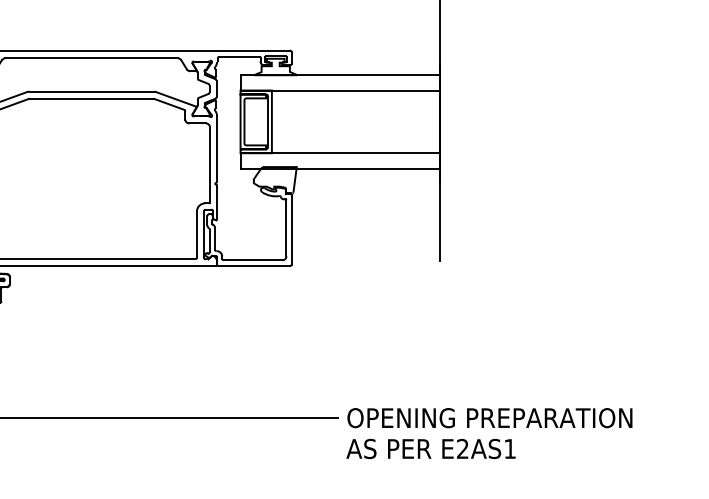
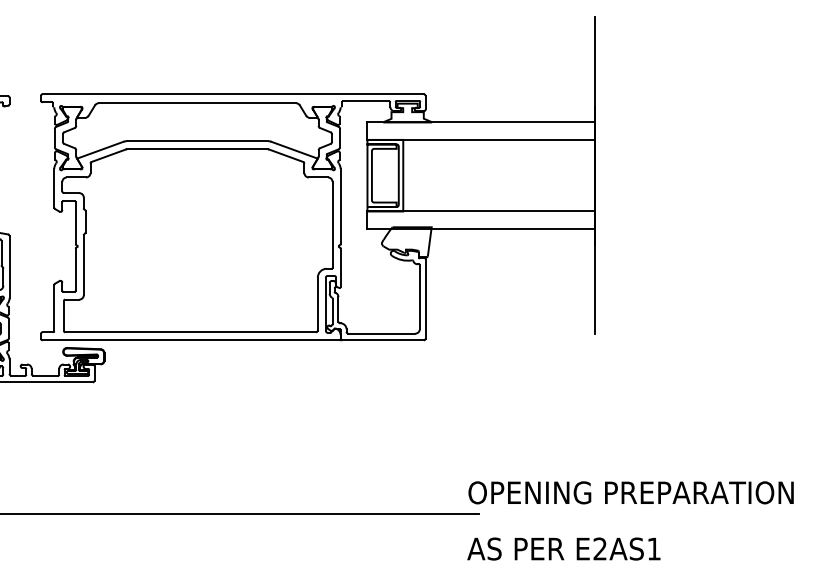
text: (489, 417) -> (630, 492), moved
text: (430, 448) -> (563, 548), moved

